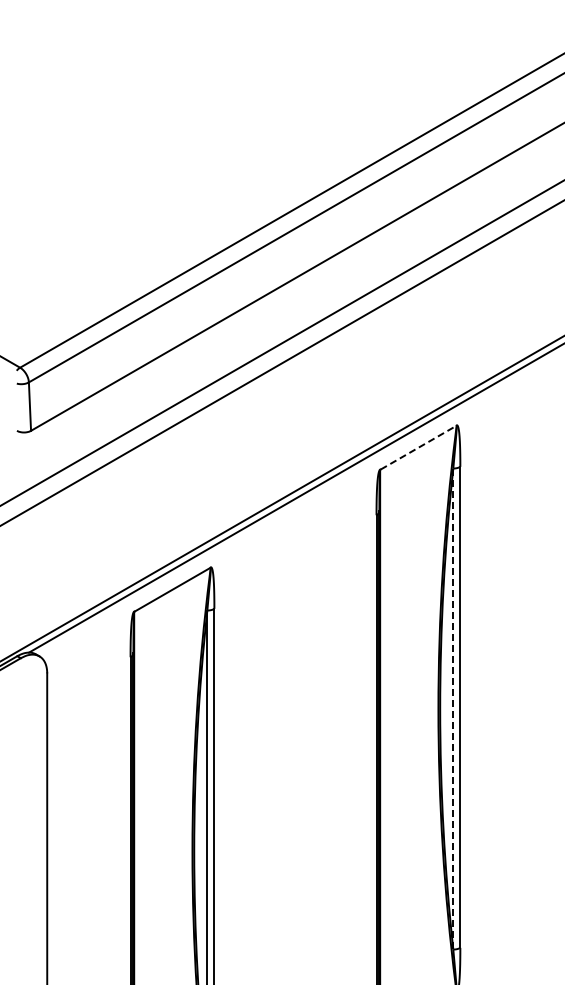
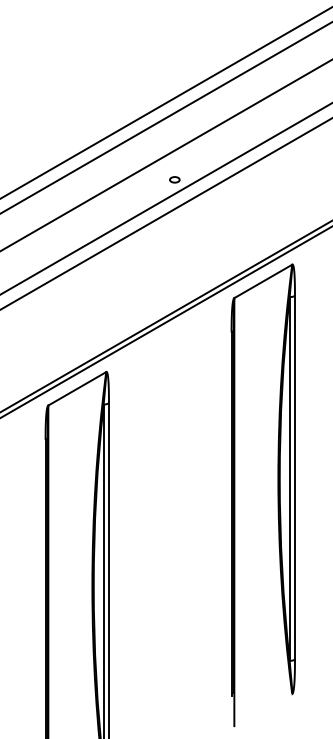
part: (301, 312) -> (174, 179), added
line: (418, 447) -> (263, 281), dashed -> solid
line: (453, 709) -> (289, 479), dashed -> solid

